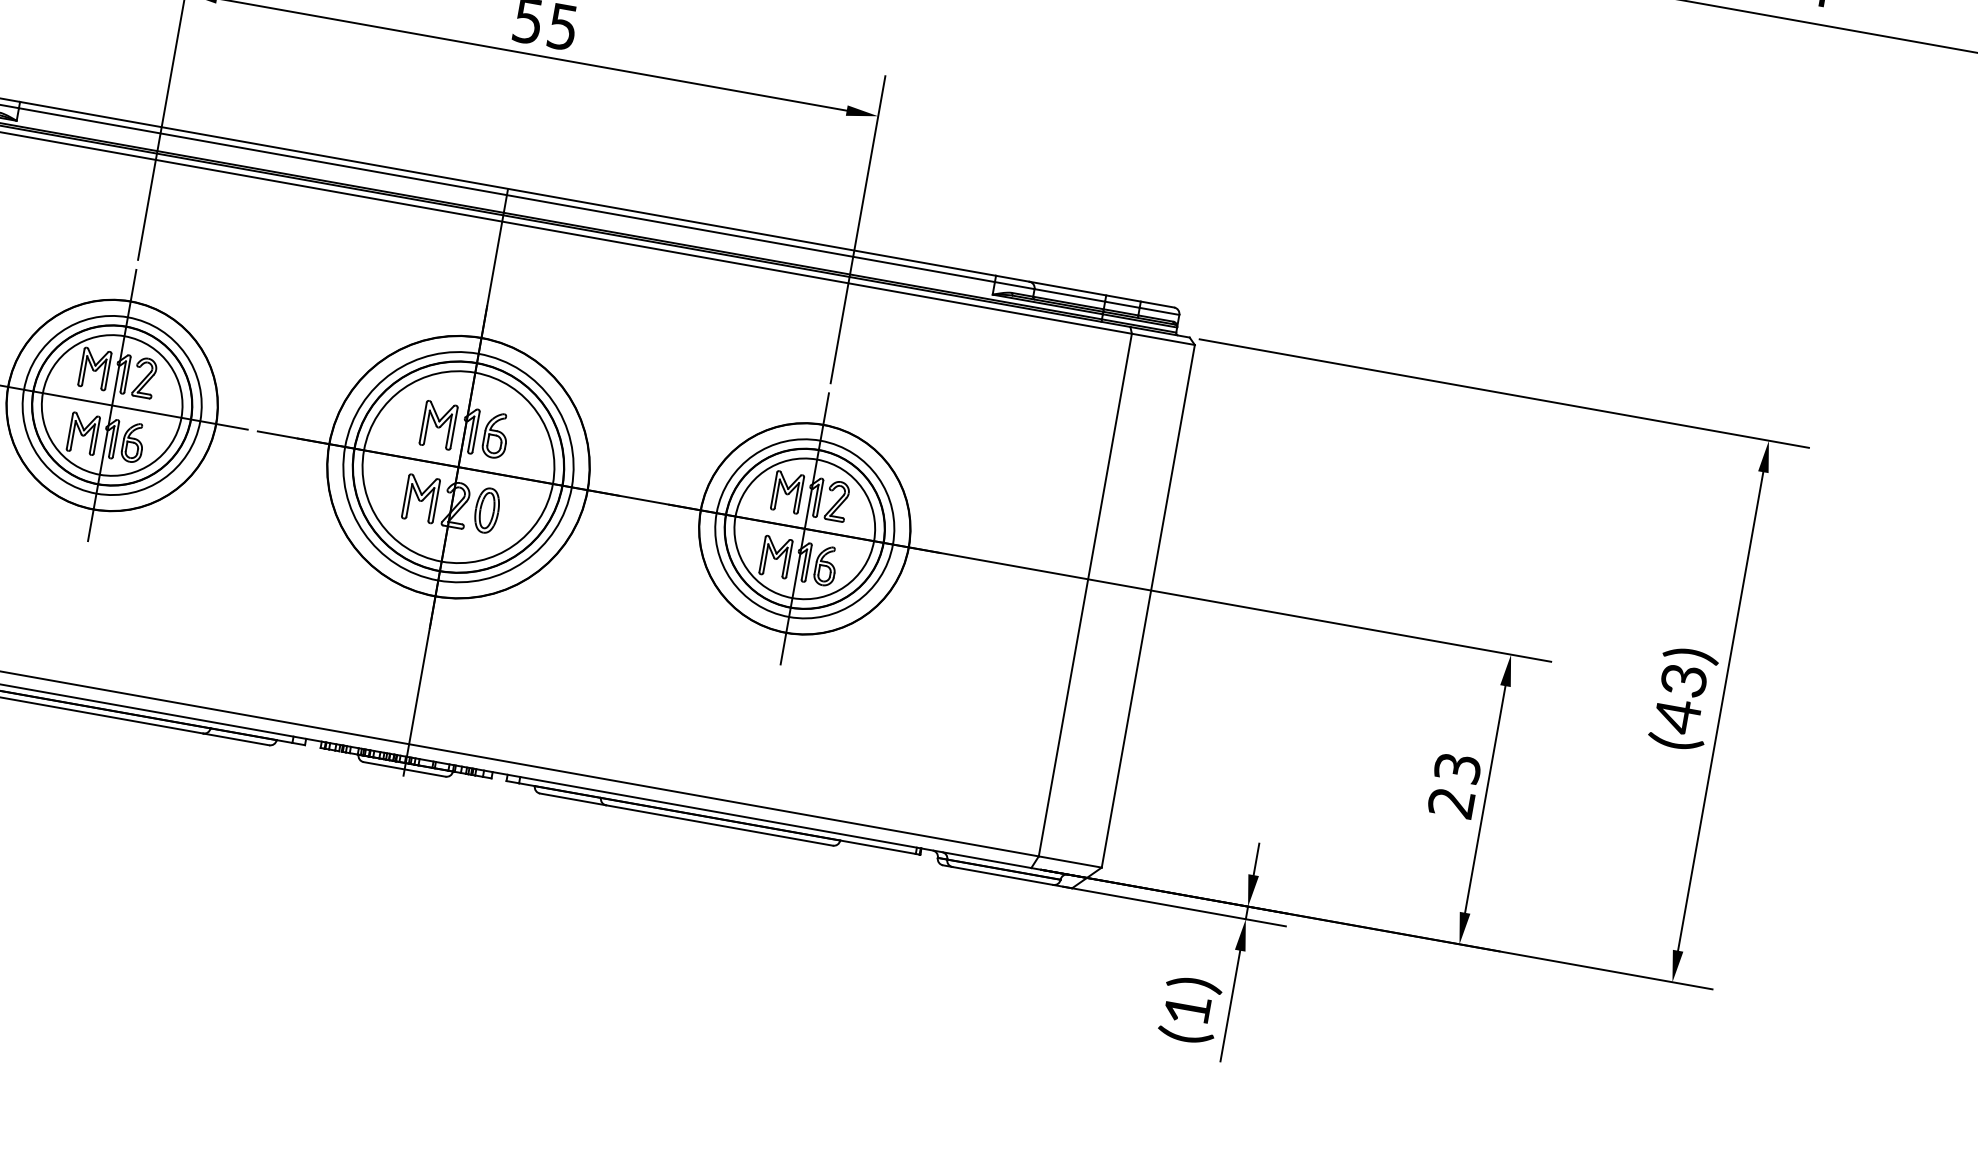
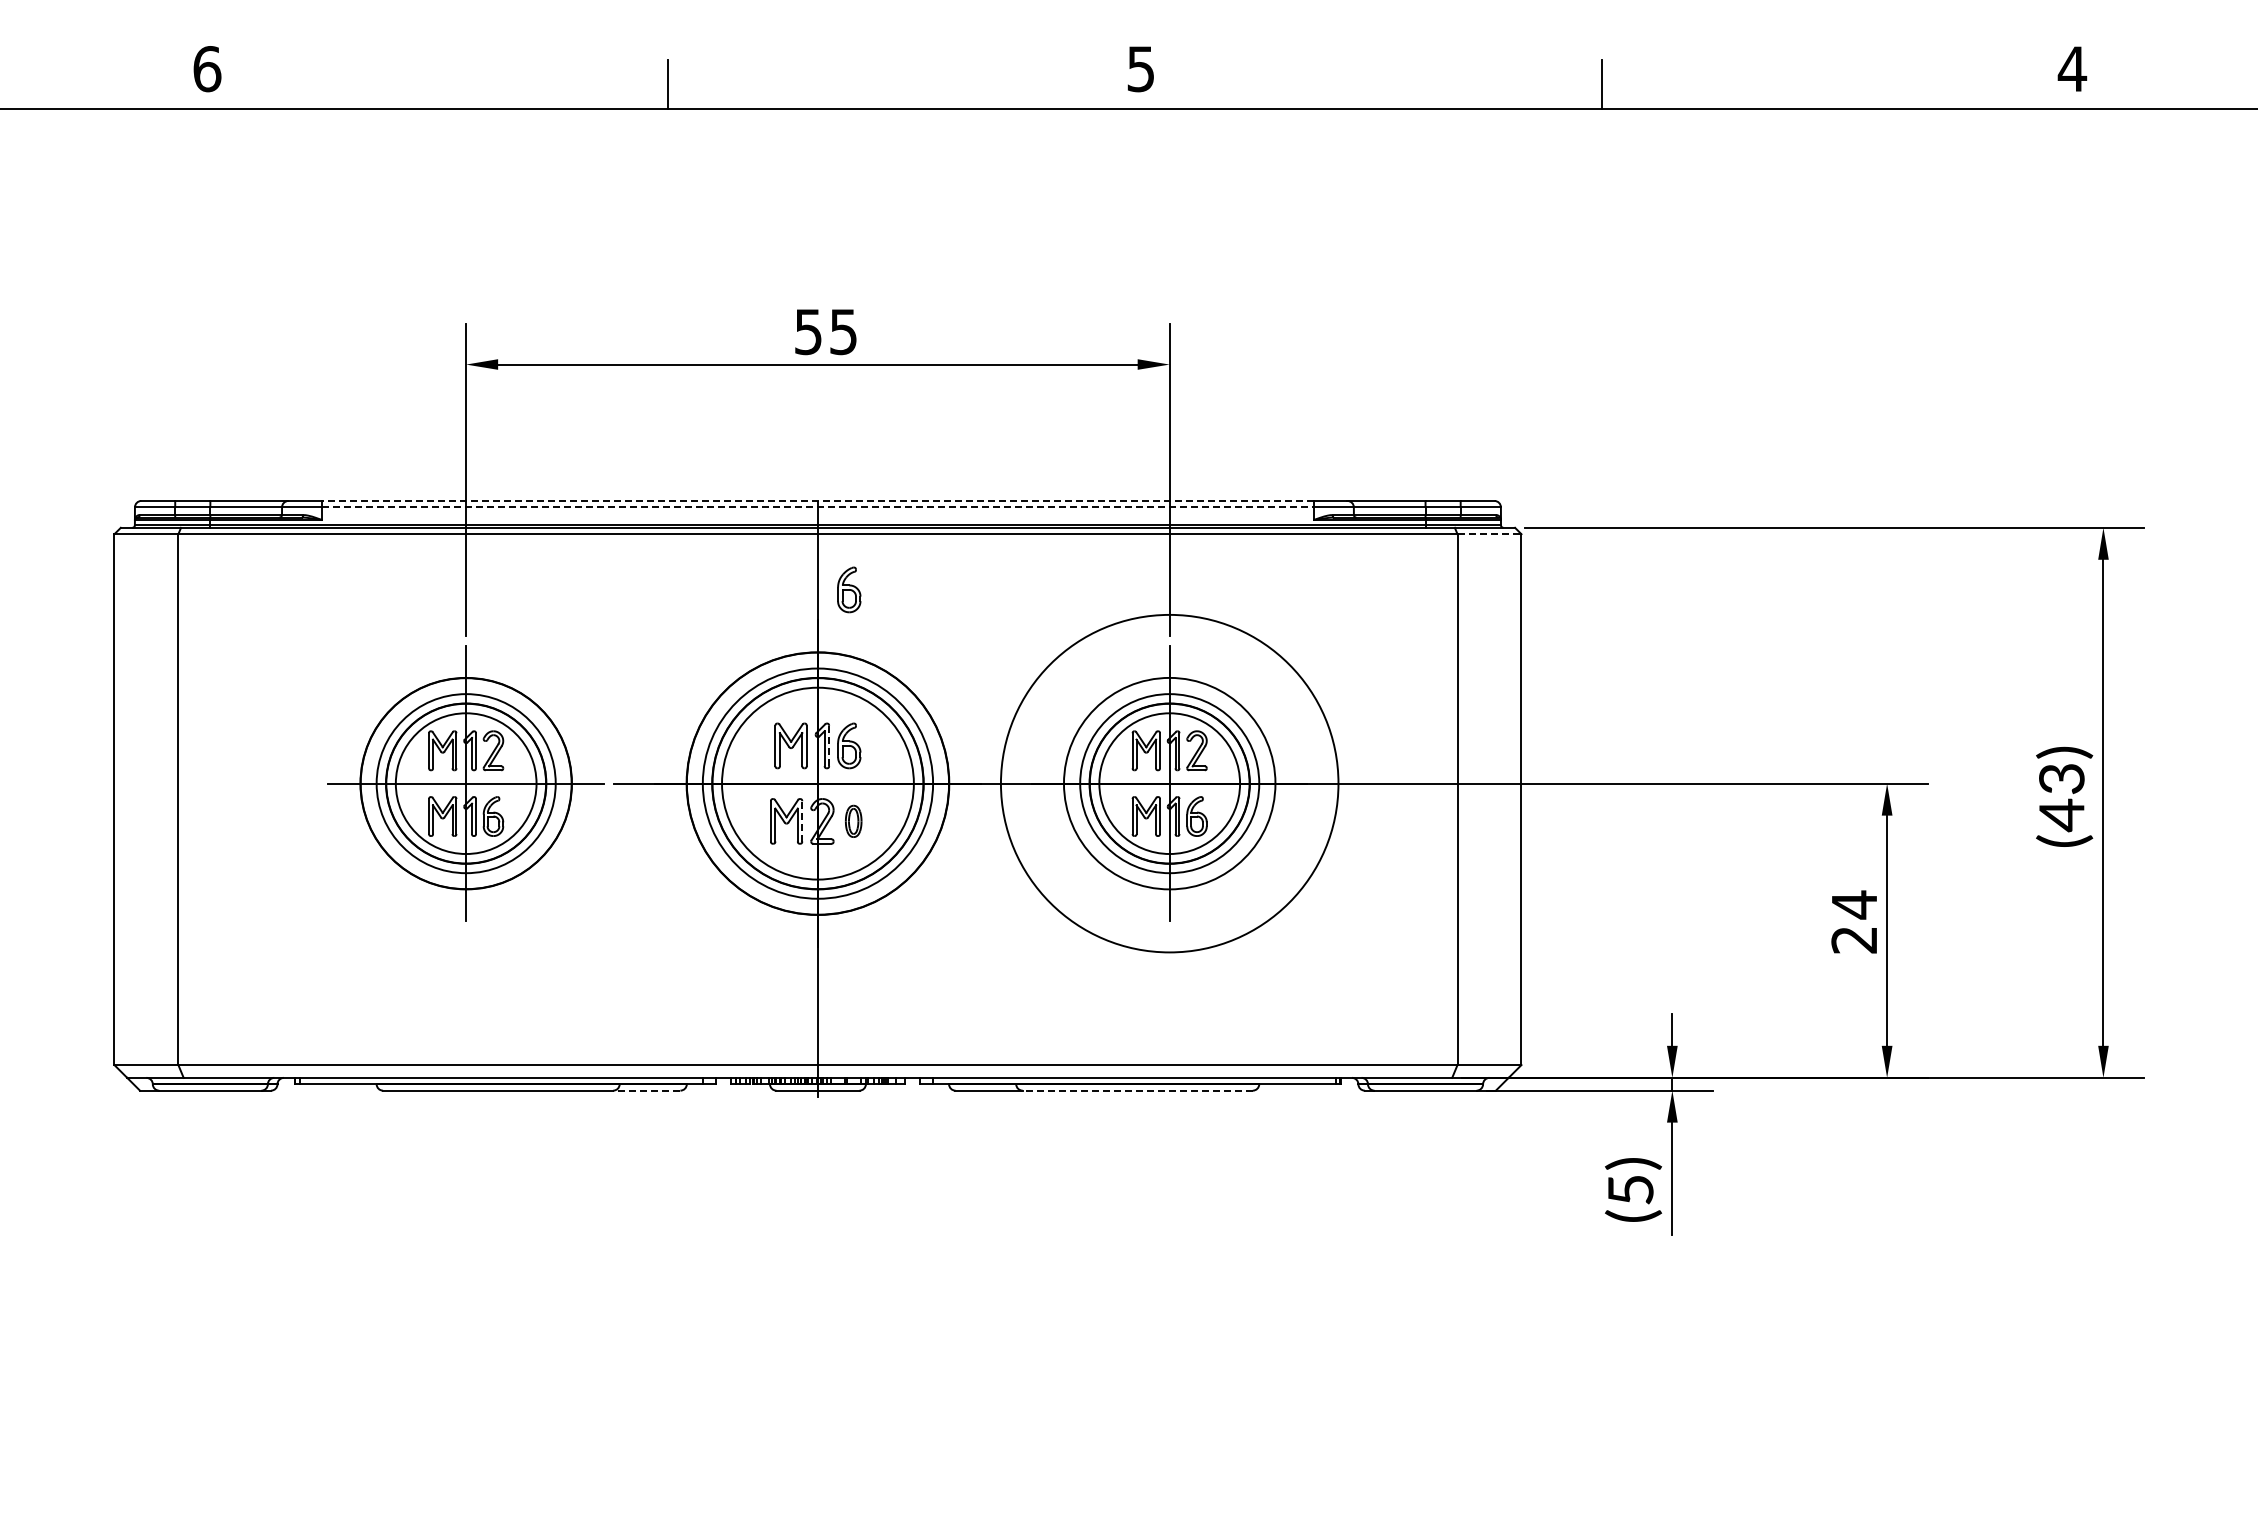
line: (507, 188) -> (817, 500), solid -> dashed
line: (506, 195) -> (817, 507), solid -> dashed
part: (523, 281) -> (849, 589), added
line: (1163, 339) -> (1489, 534), solid -> dashed
line: (476, 431) -> (829, 745), solid -> dashed
line: (436, 500) -> (802, 820), solid -> dashed
part: (486, 510) -> (853, 821), size x0.7
circle: (804, 528) -> (1169, 783), size x1.6
line: (235, 739) -> (646, 1090), solid -> dashed
text: (1457, 767) -> (1854, 904), 23 -> 24
line: (719, 825) -> (1137, 1090), solid -> dashed
text: (1187, 1010) -> (1630, 1190), (1) -> (5)

